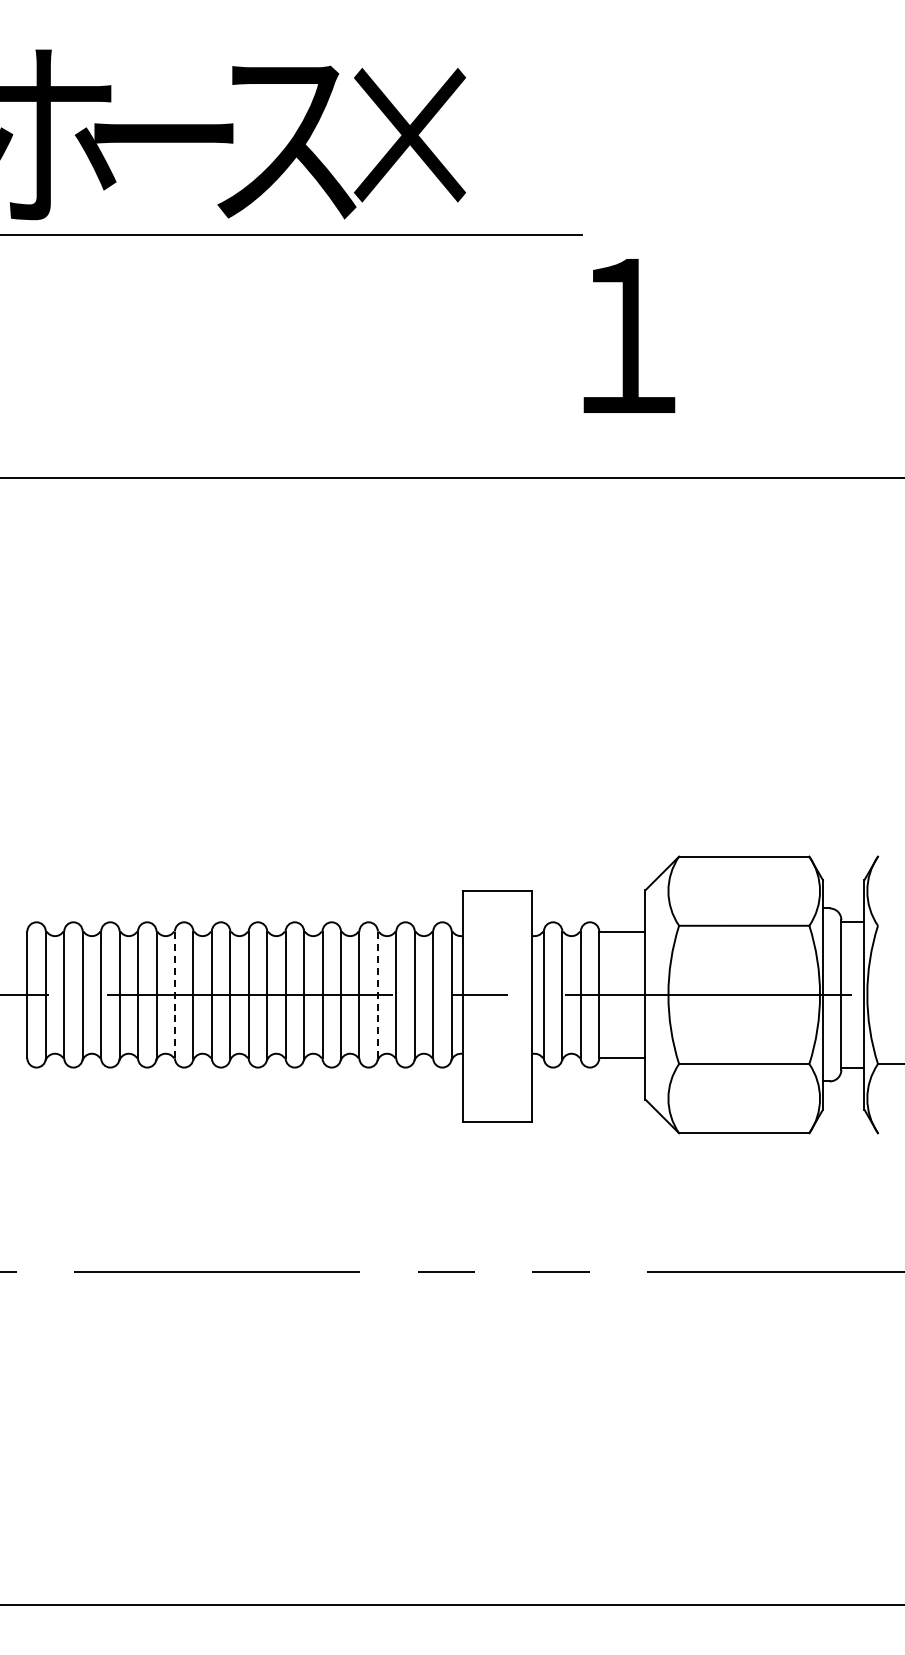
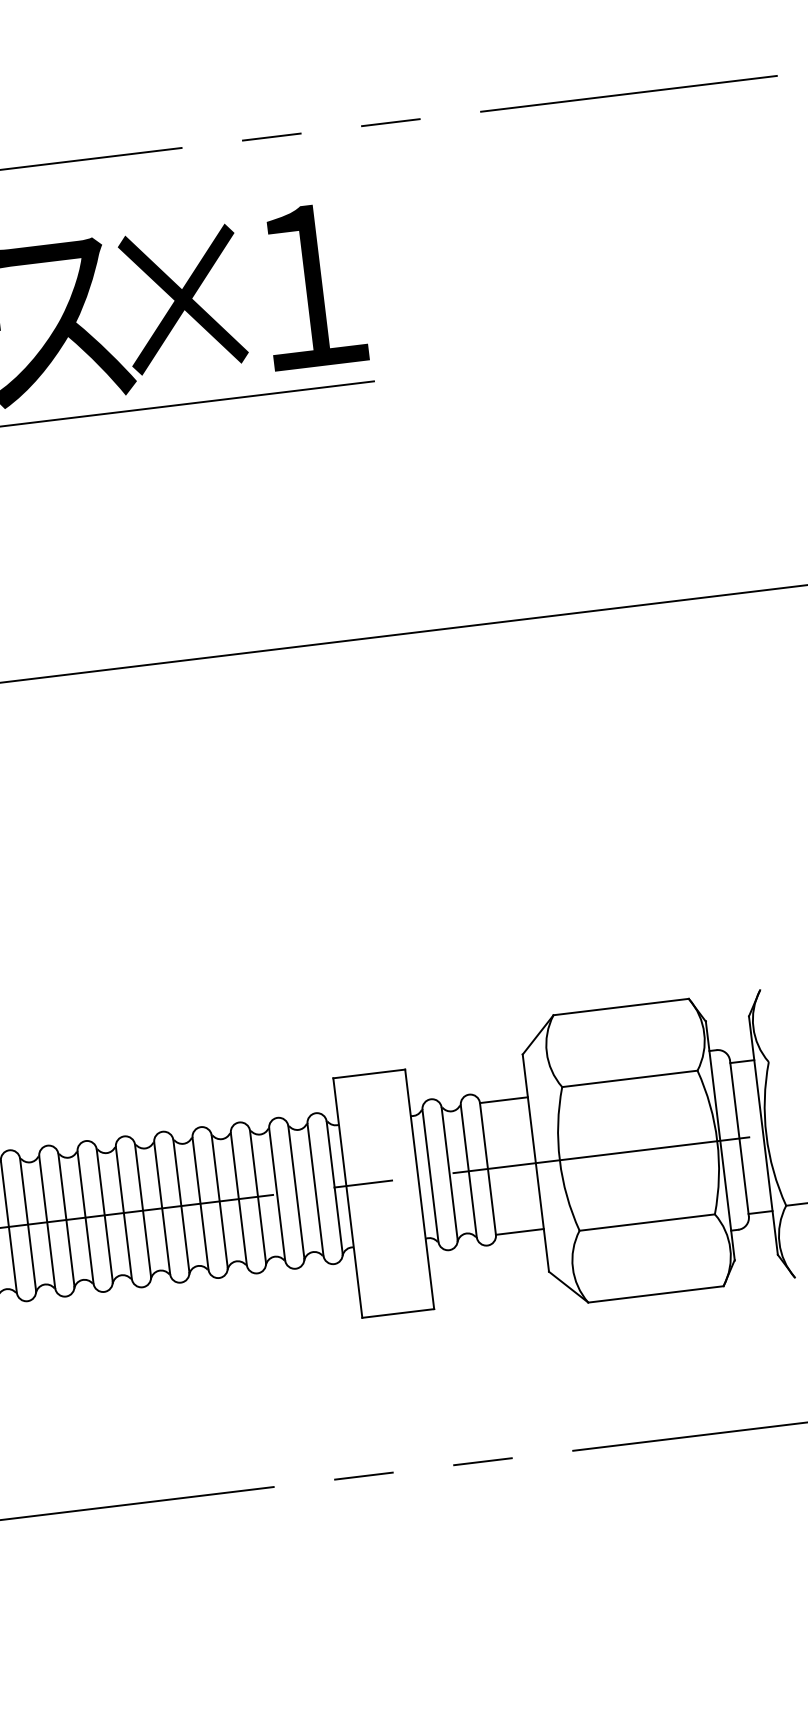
text: (629, 335) -> (312, 285), moved
line: (174, 994) -> (46, 1221), dashed -> solid
line: (377, 994) -> (257, 1196), dashed -> solid

